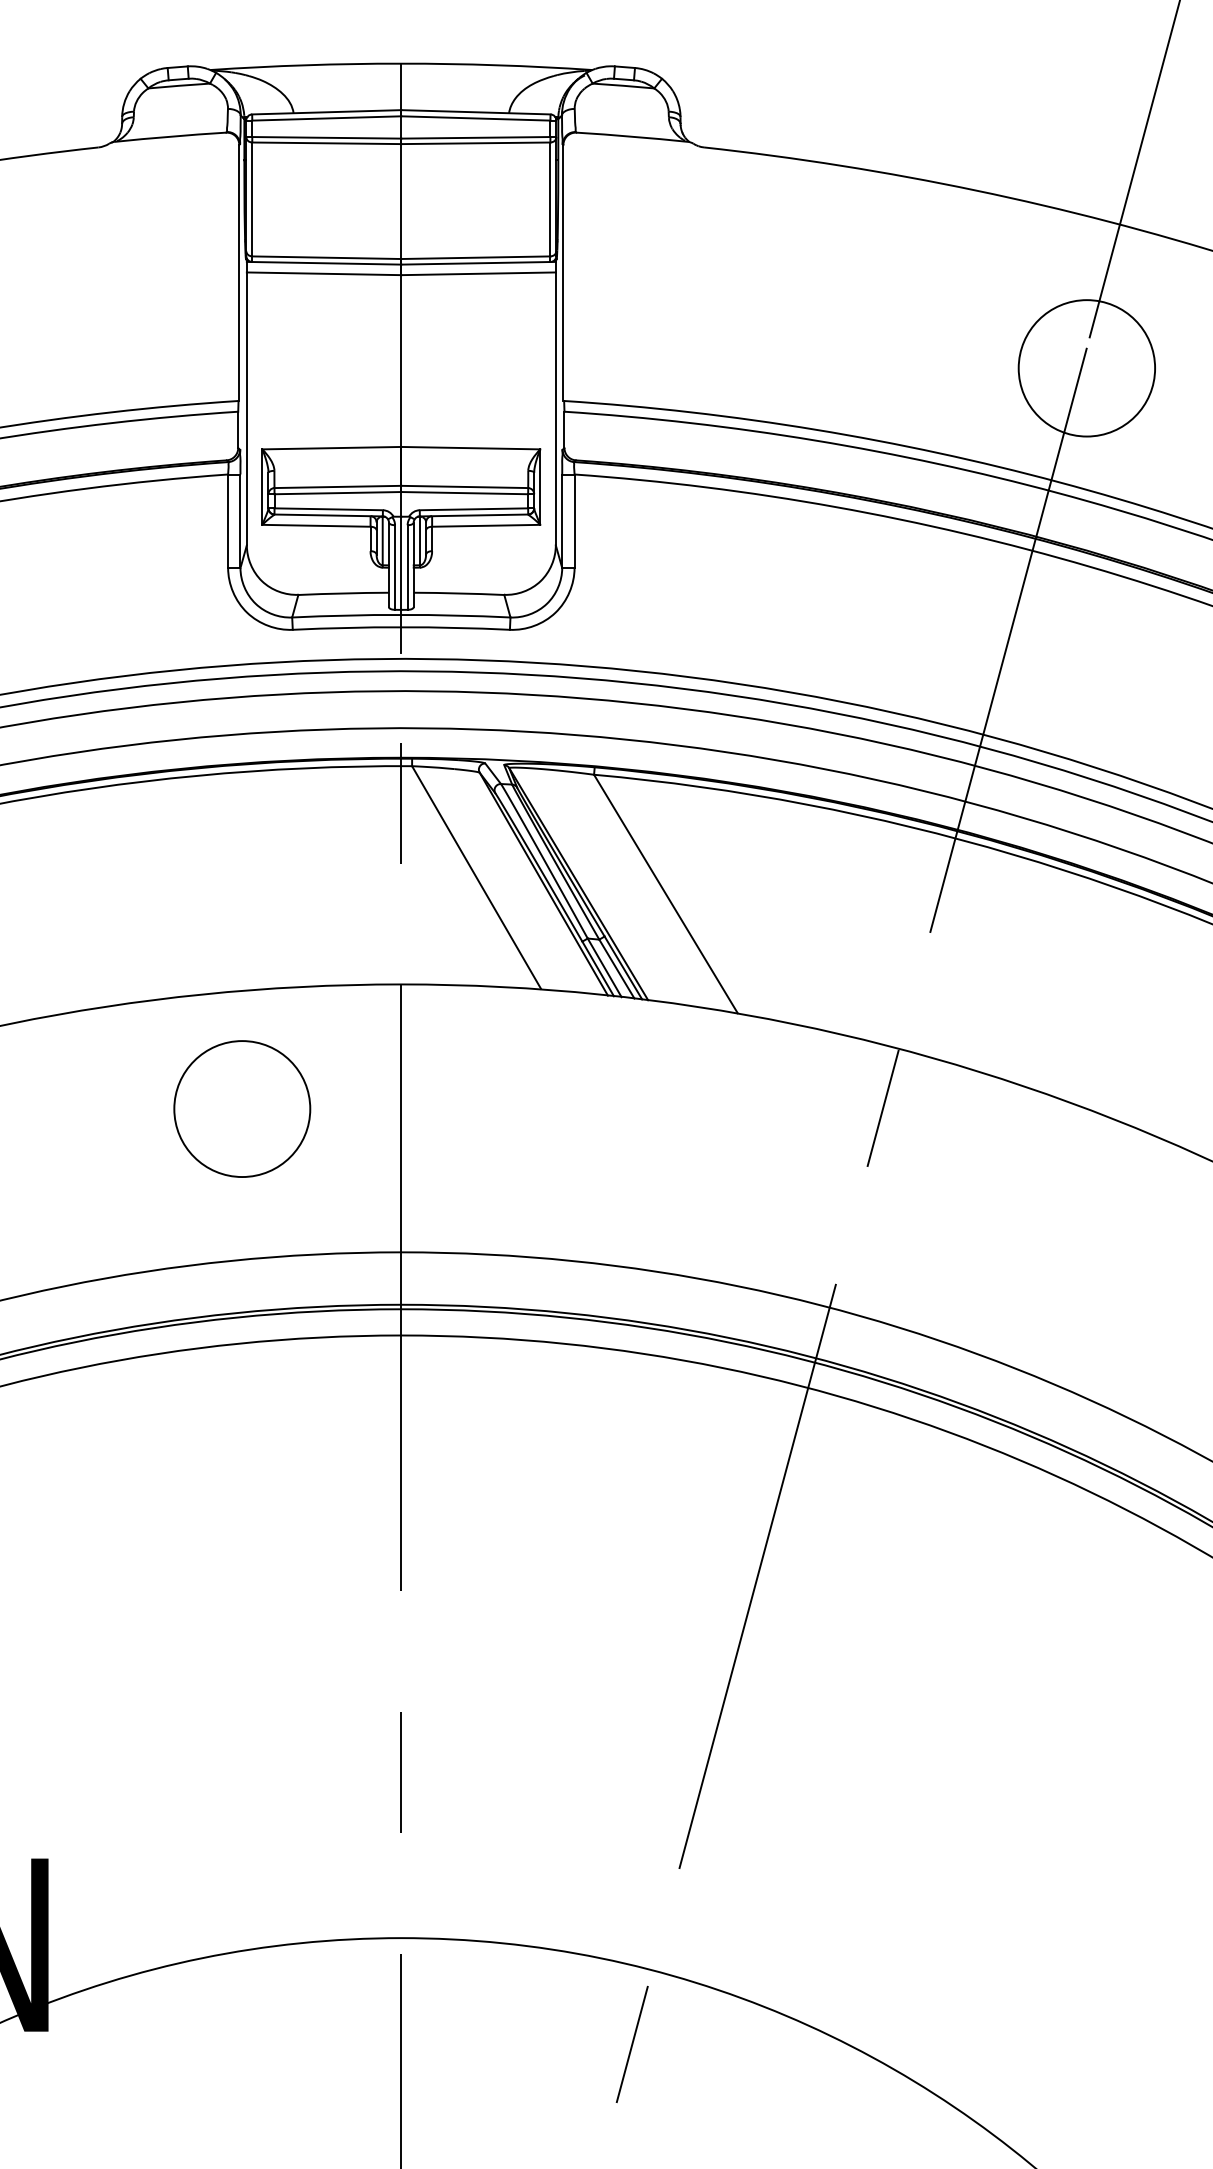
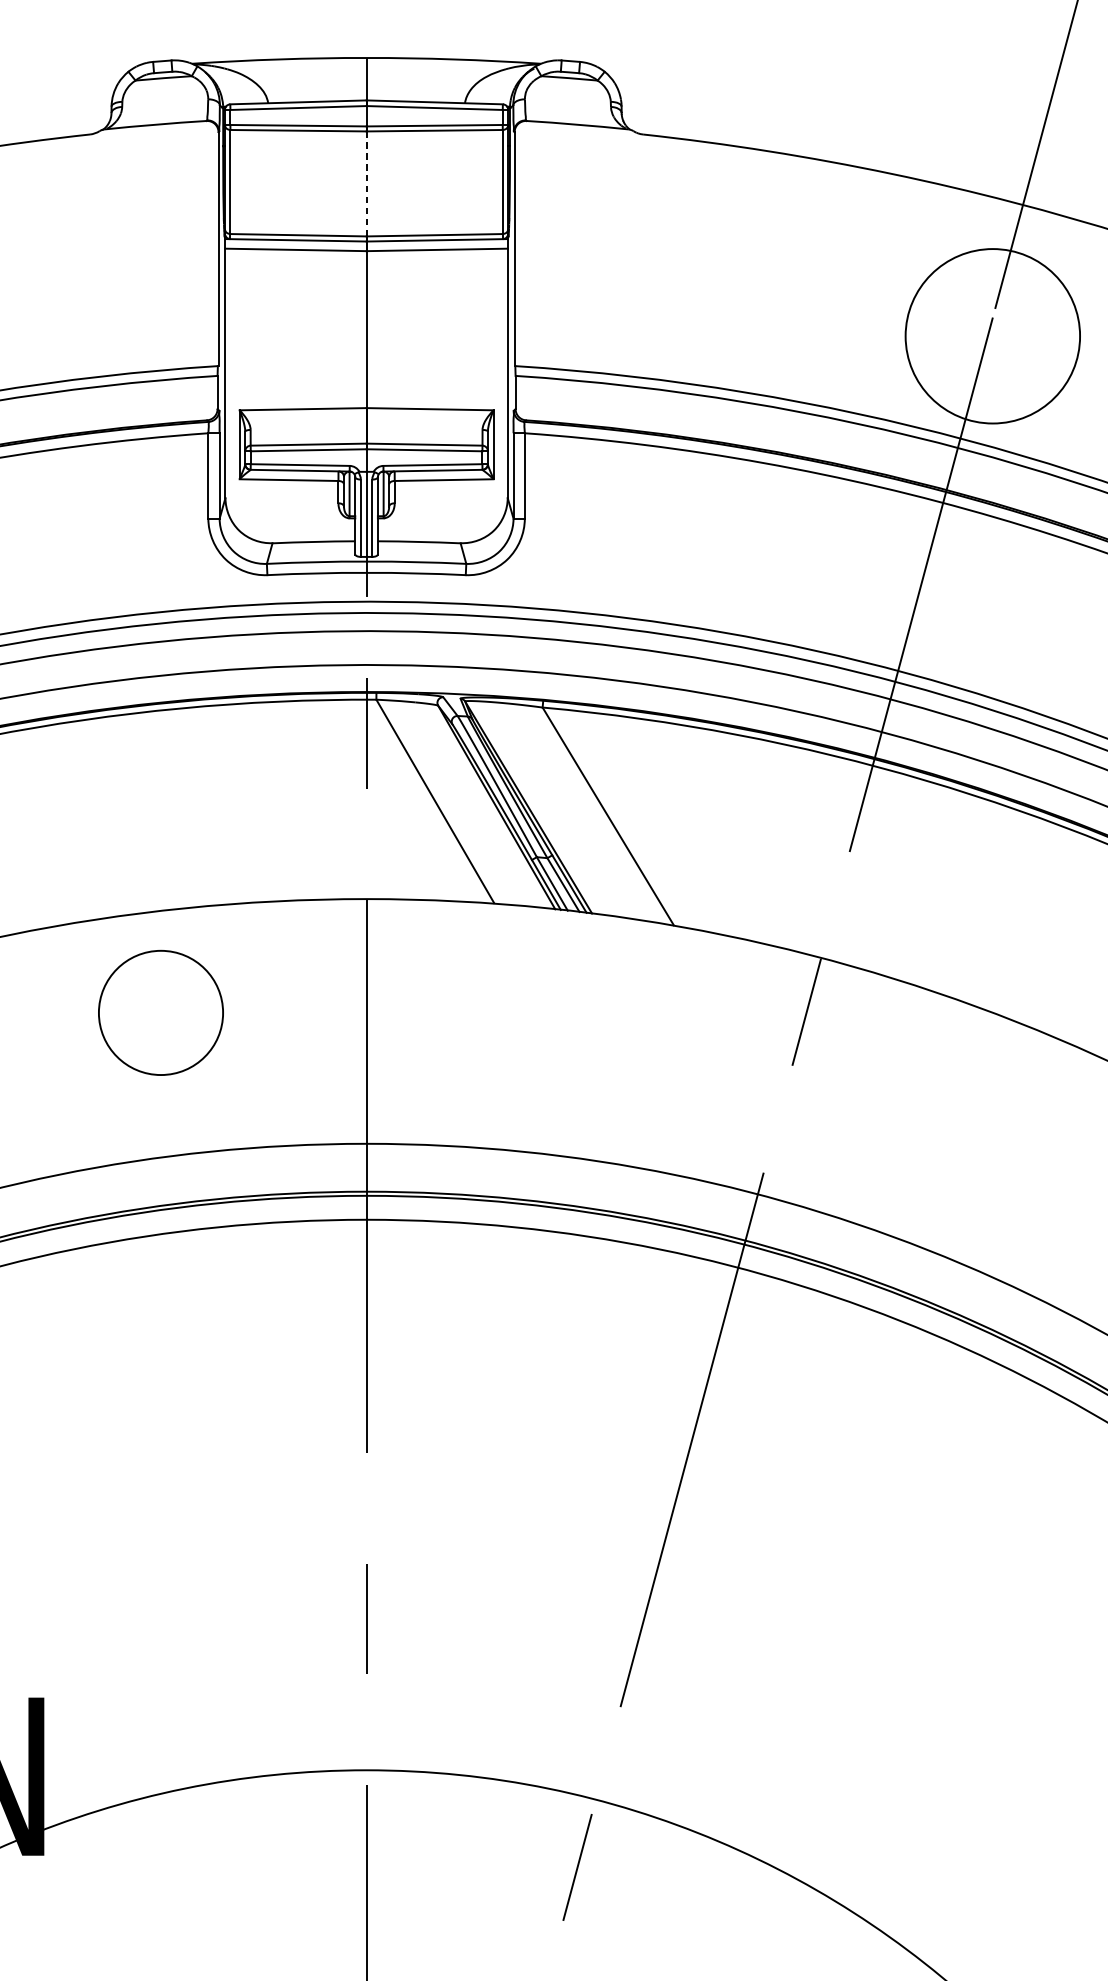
line: (401, 202) -> (366, 184), solid -> dashed
circle: (1086, 368) -> (992, 336), size x1.4
circle: (242, 1108) -> (161, 1012), moved

